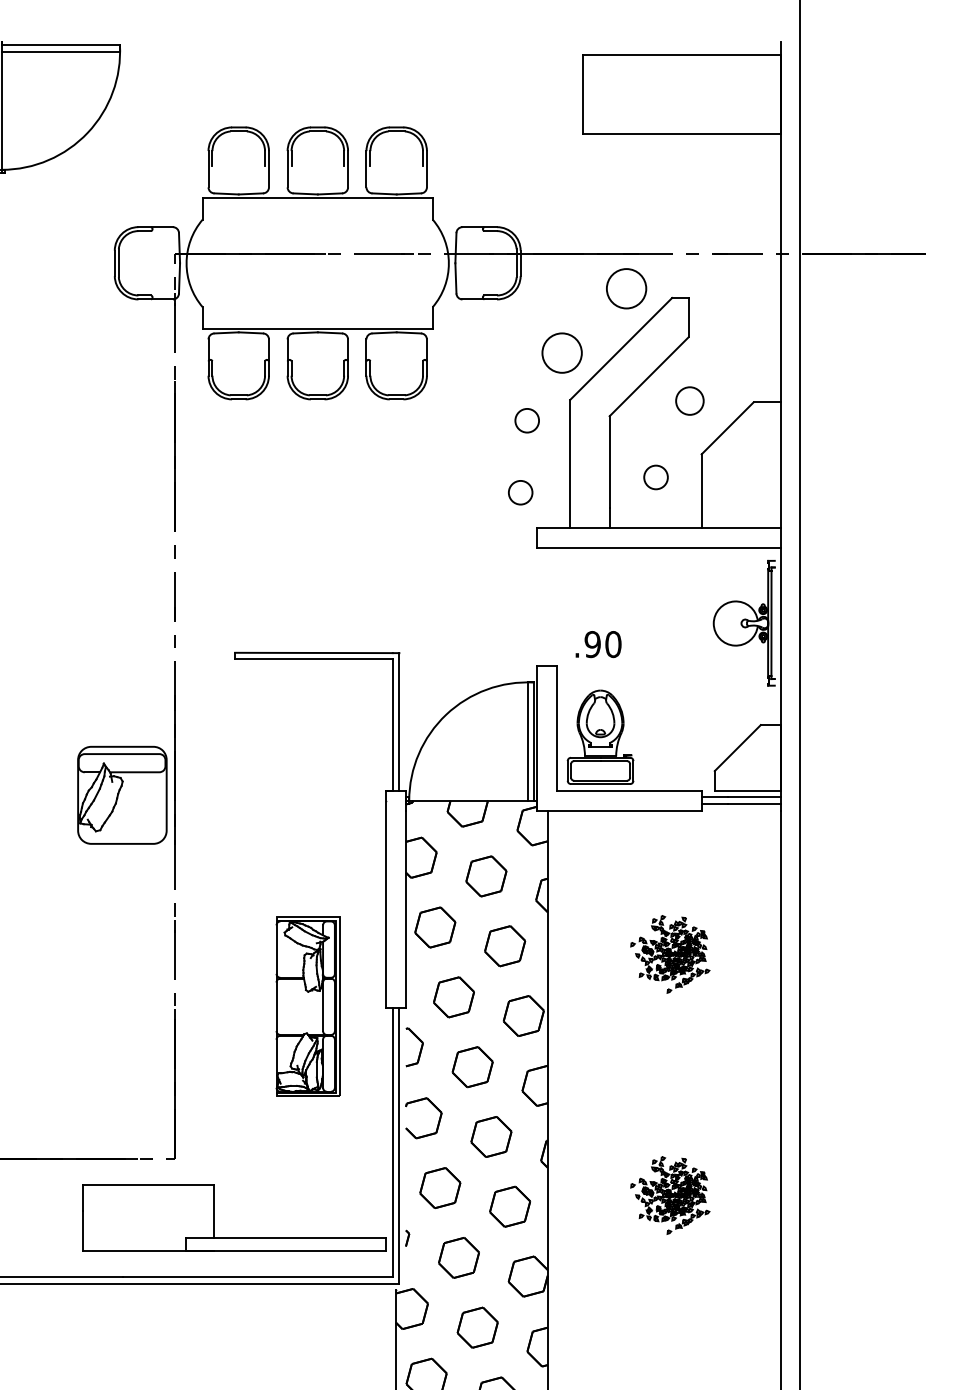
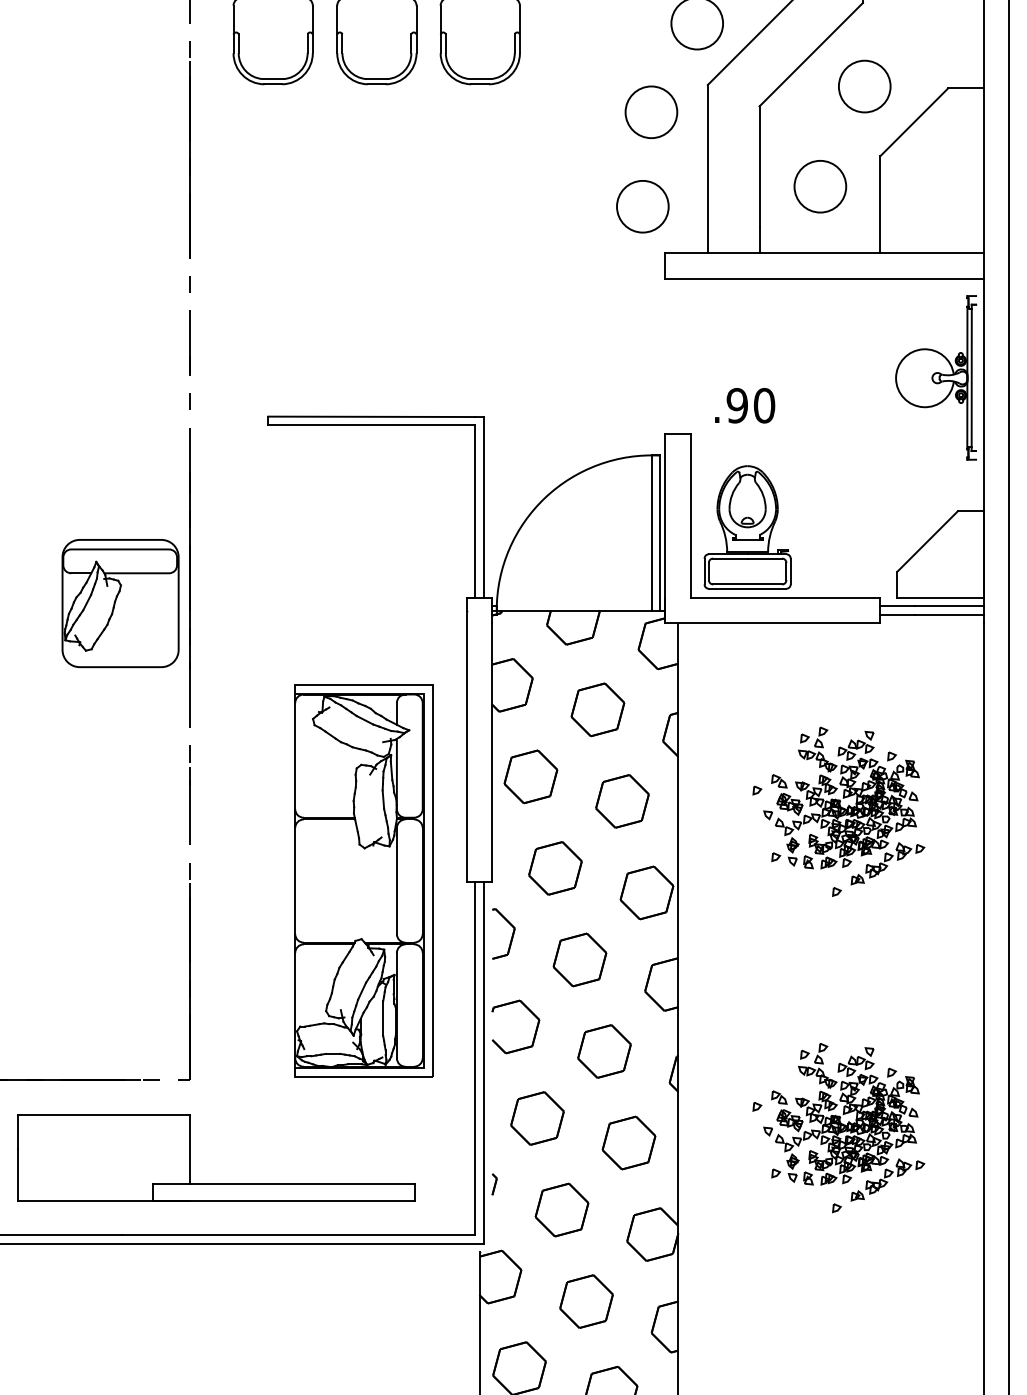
circle: (689, 400) -> (864, 85), size x1.43
circle: (526, 420) -> (650, 111), size x1.67
circle: (655, 477) -> (819, 186), size x1.67
circle: (520, 492) -> (642, 206), size x1.67
part: (670, 954) -> (839, 812), size x1.67
part: (307, 1006) -> (363, 880), size x1.67
part: (670, 1195) -> (839, 1128), size x1.67
part: (214, 1217) -> (190, 1157), moved

